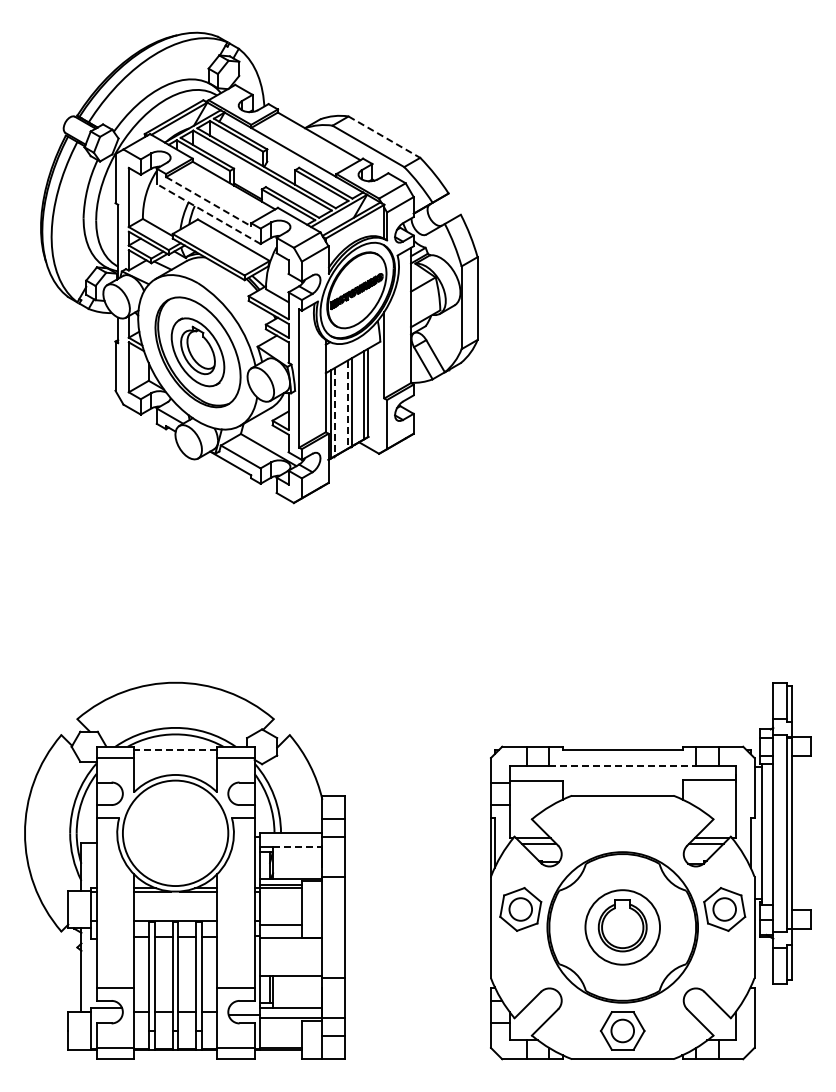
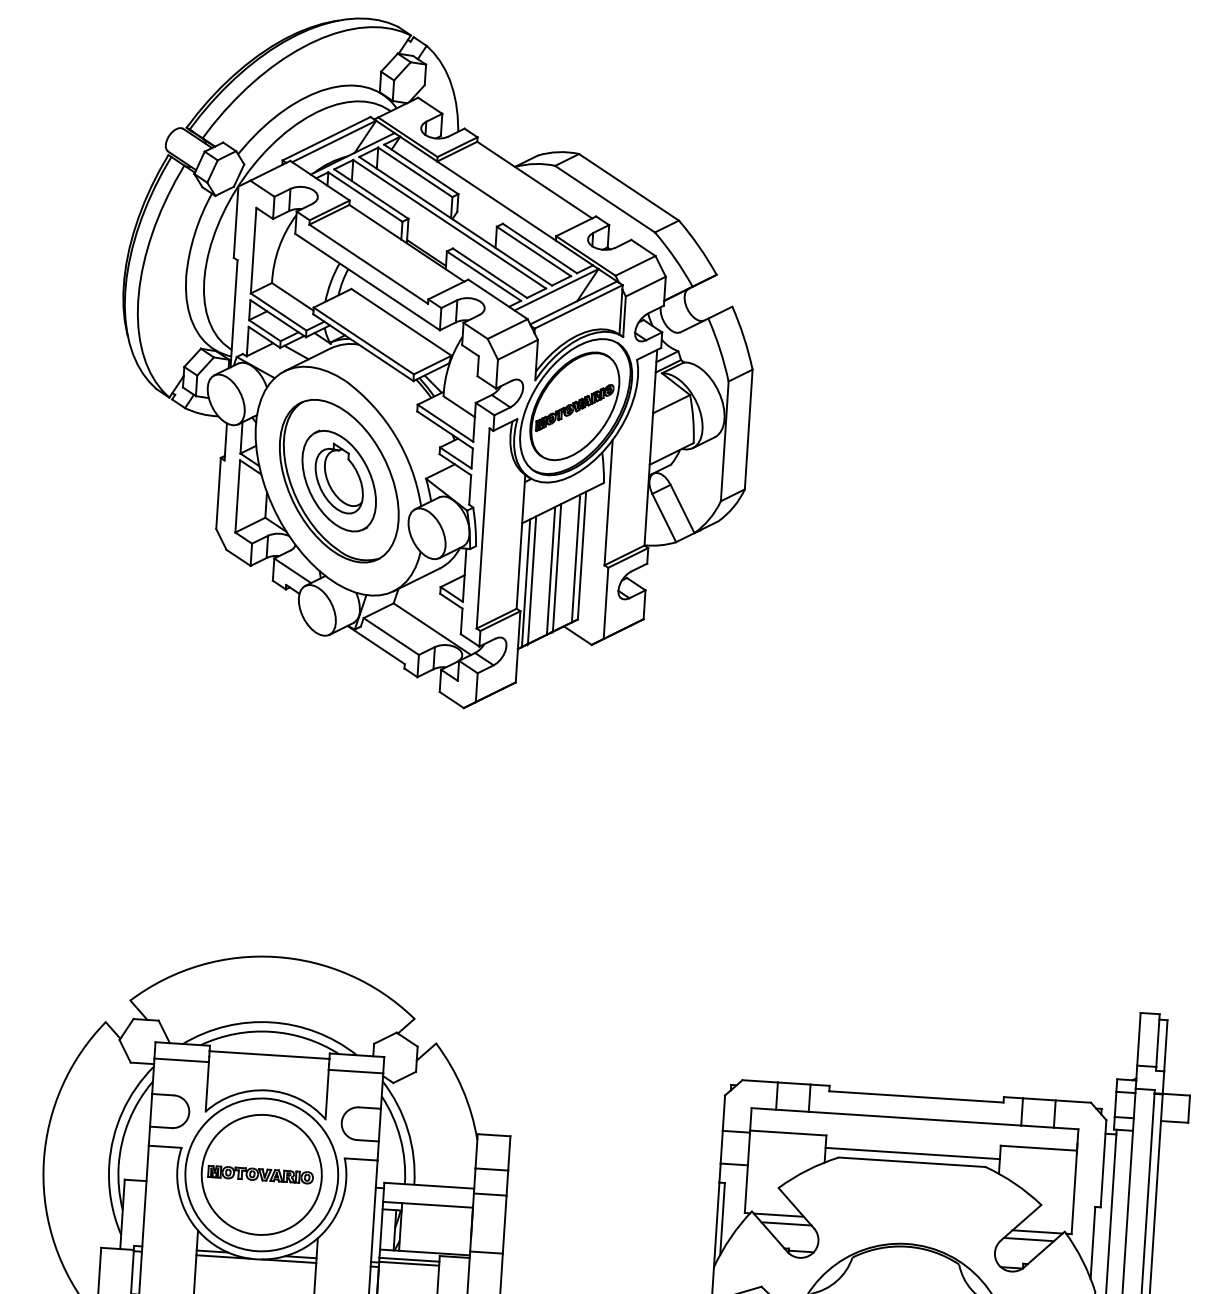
line: (384, 137) -> (629, 187), dashed -> solid
line: (209, 201) -> (369, 264), dashed -> solid
line: (208, 214) -> (367, 282), dashed -> solid
line: (347, 405) -> (550, 572), dashed -> solid
line: (335, 412) -> (532, 581), dashed -> solid
line: (175, 750) -> (269, 1055), dashed -> solid
line: (623, 765) -> (916, 1118), dashed -> solid
line: (622, 789) -> (912, 1153), added
part: (175, 833) -> (261, 1175), added
line: (298, 846) -> (438, 1205), dashed -> solid

